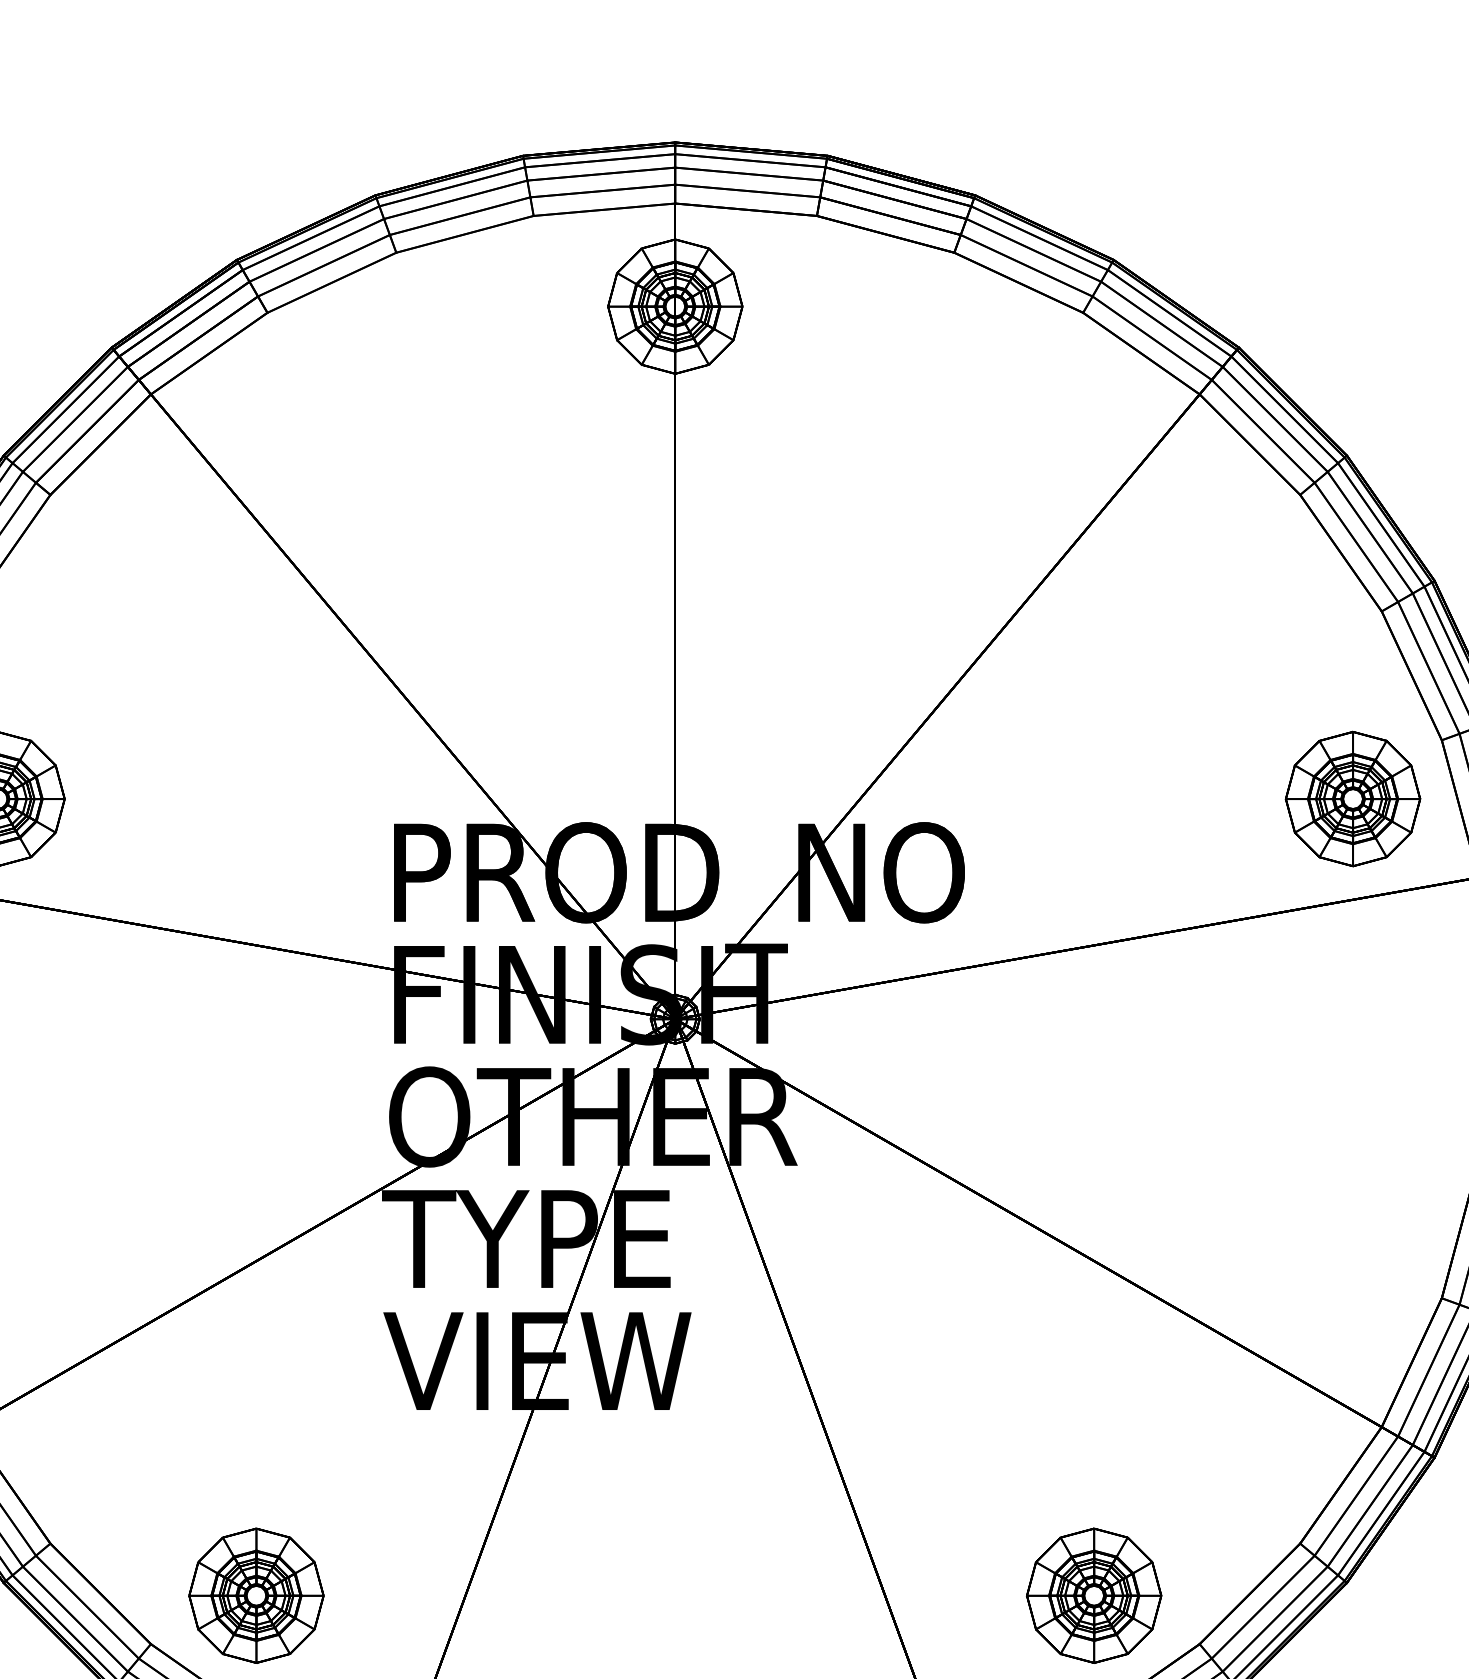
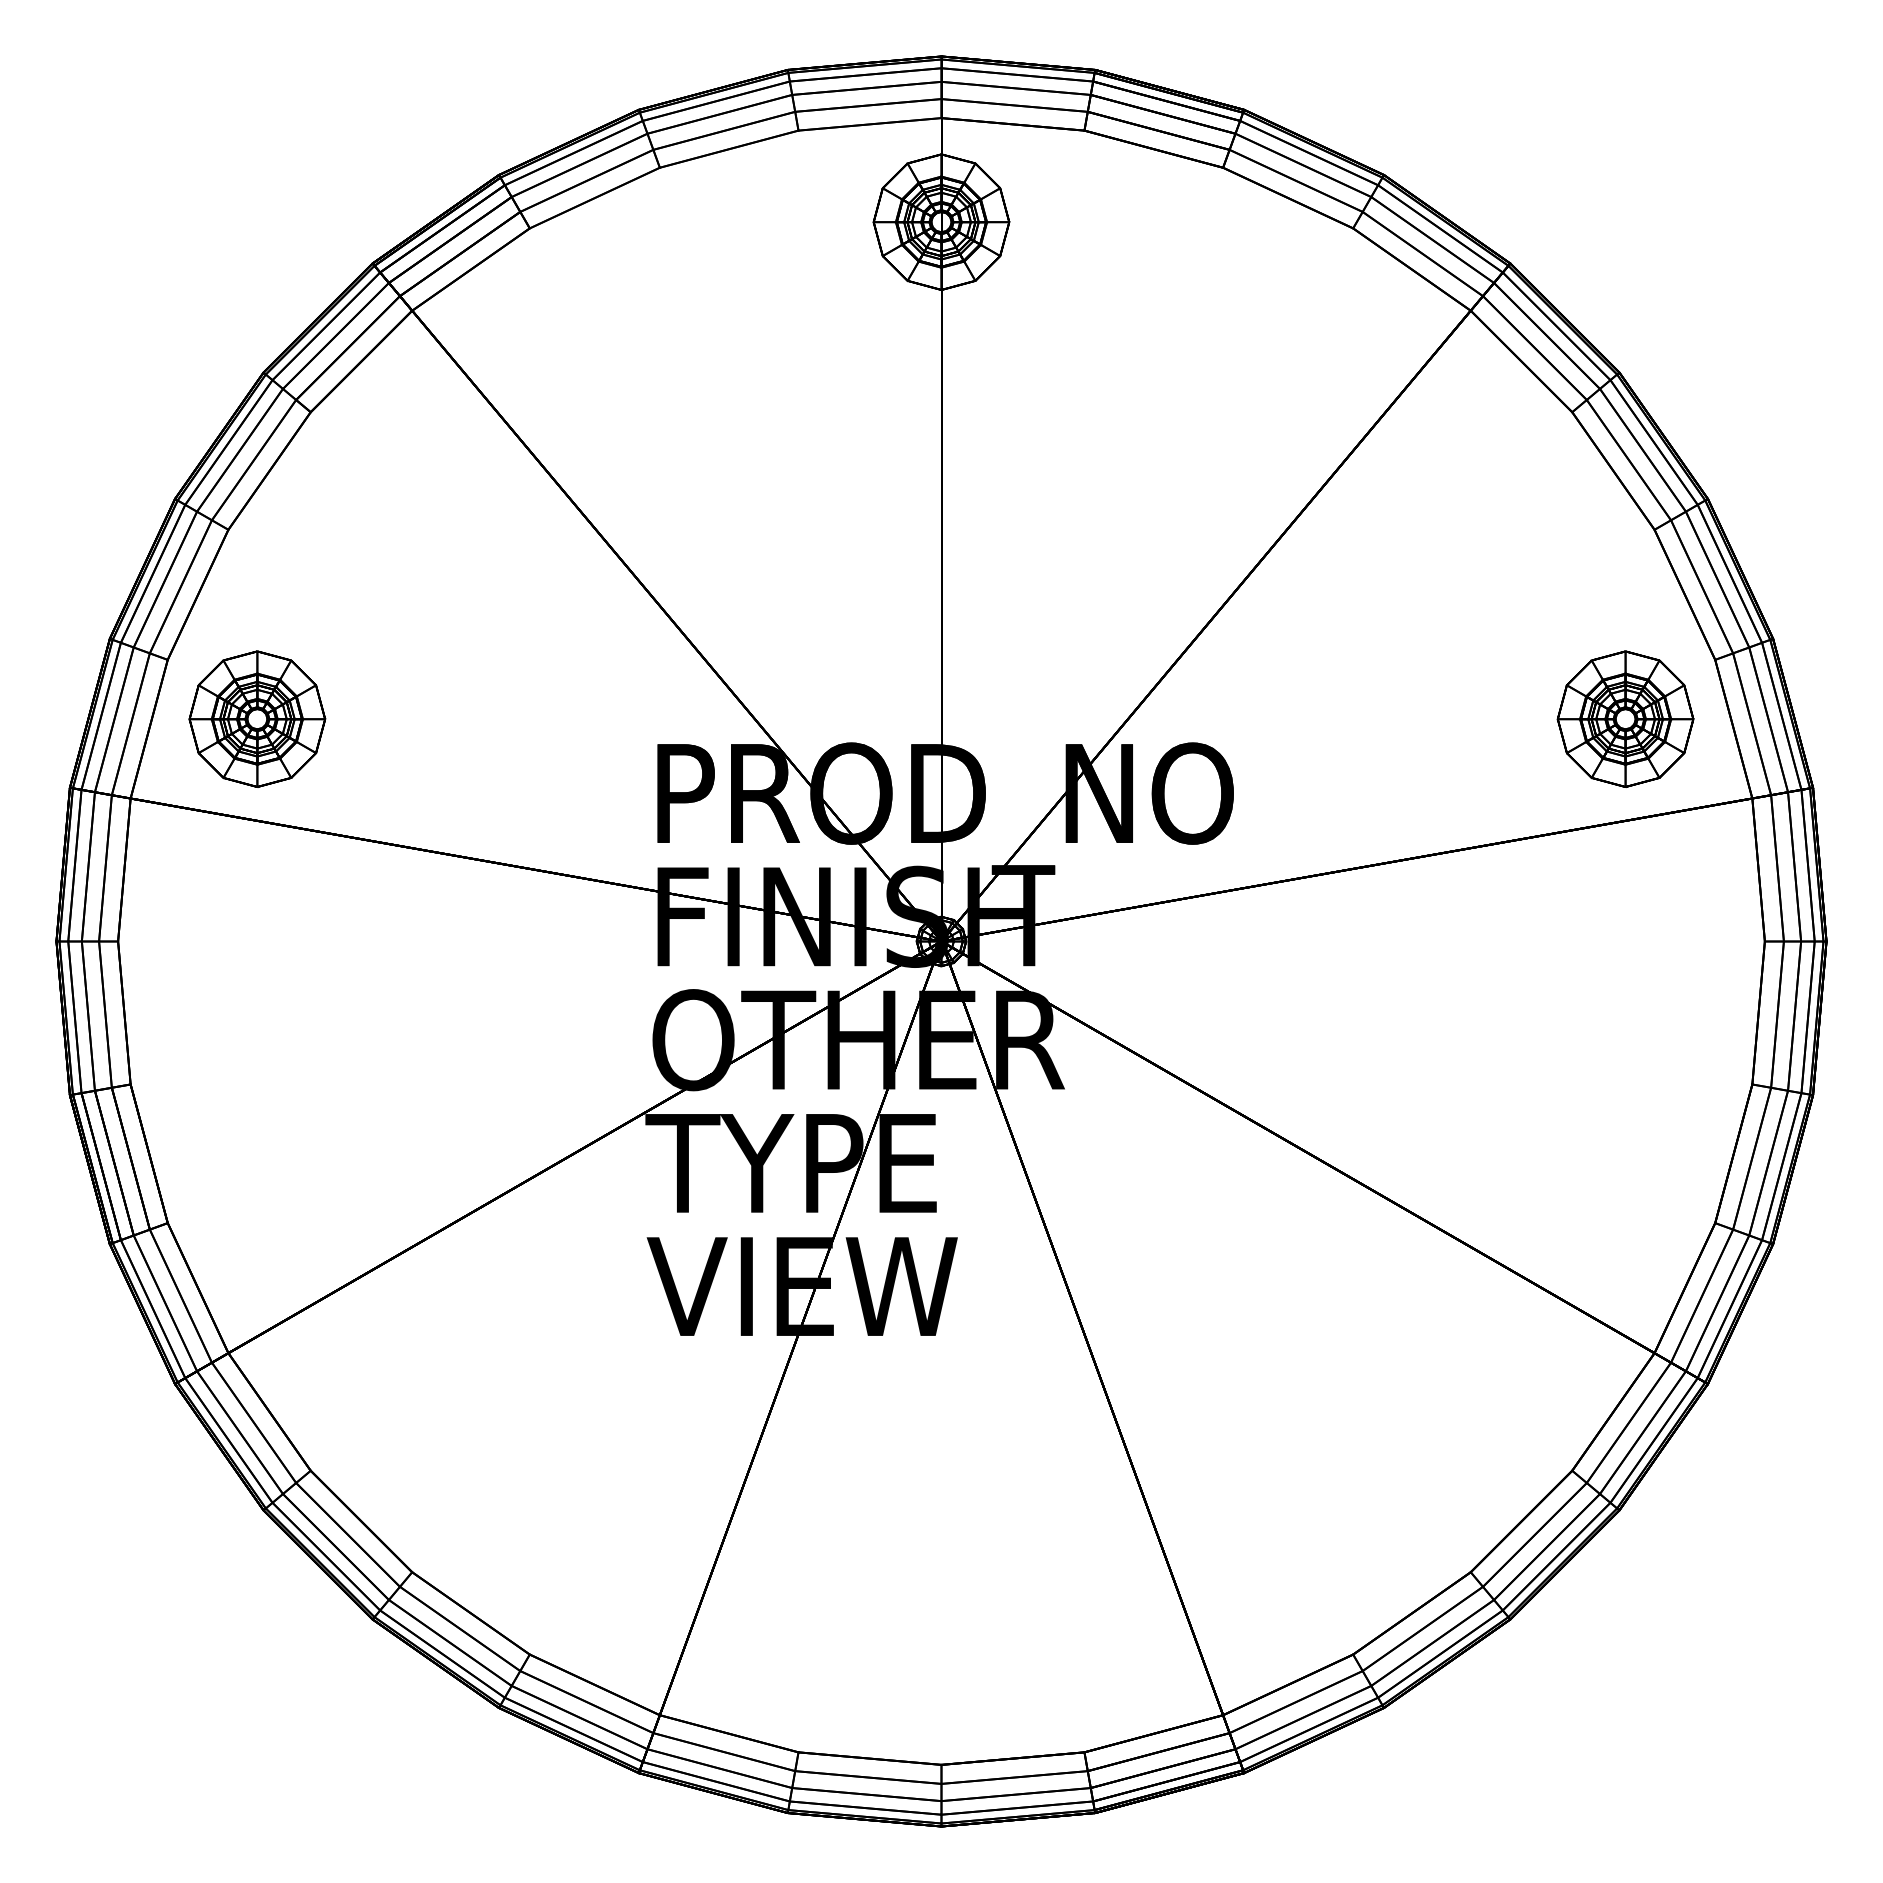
part: (256, 1595) -> (518, 1523), removed
part: (1094, 1595) -> (1364, 1523), removed

